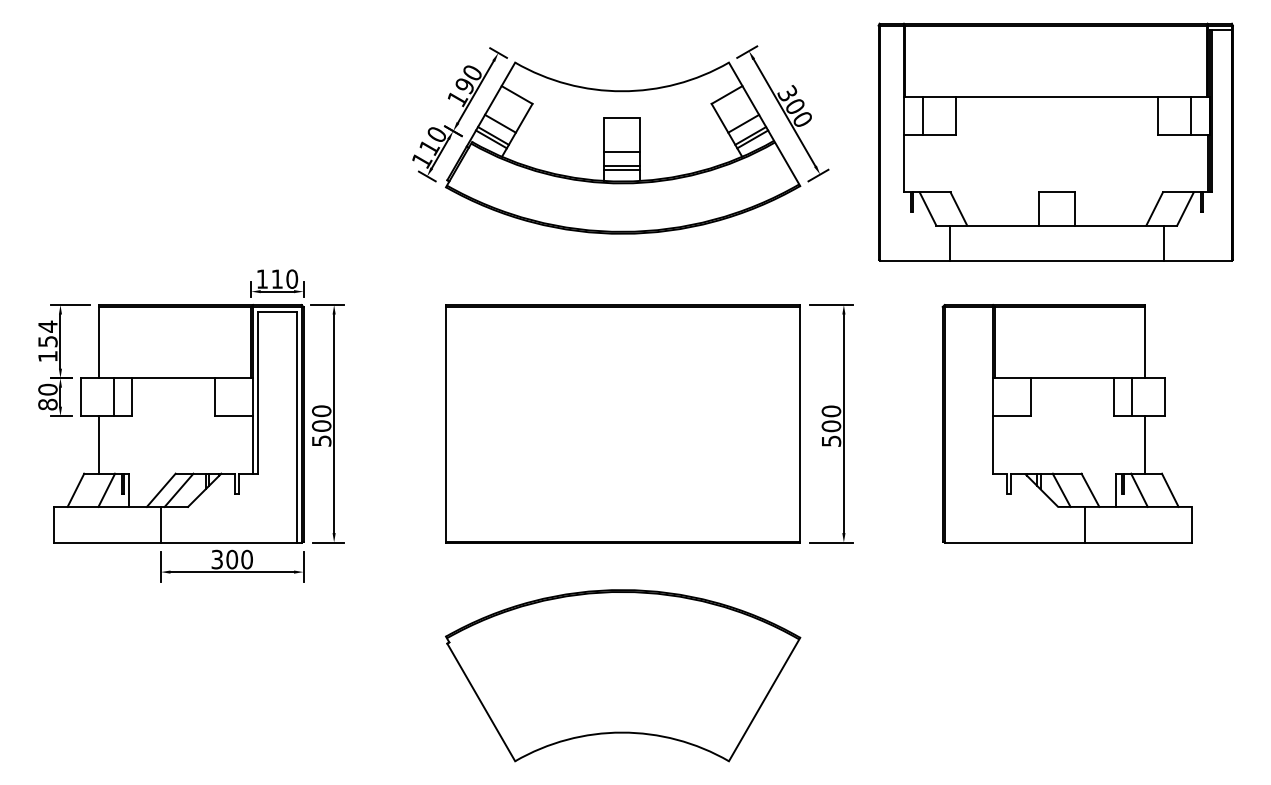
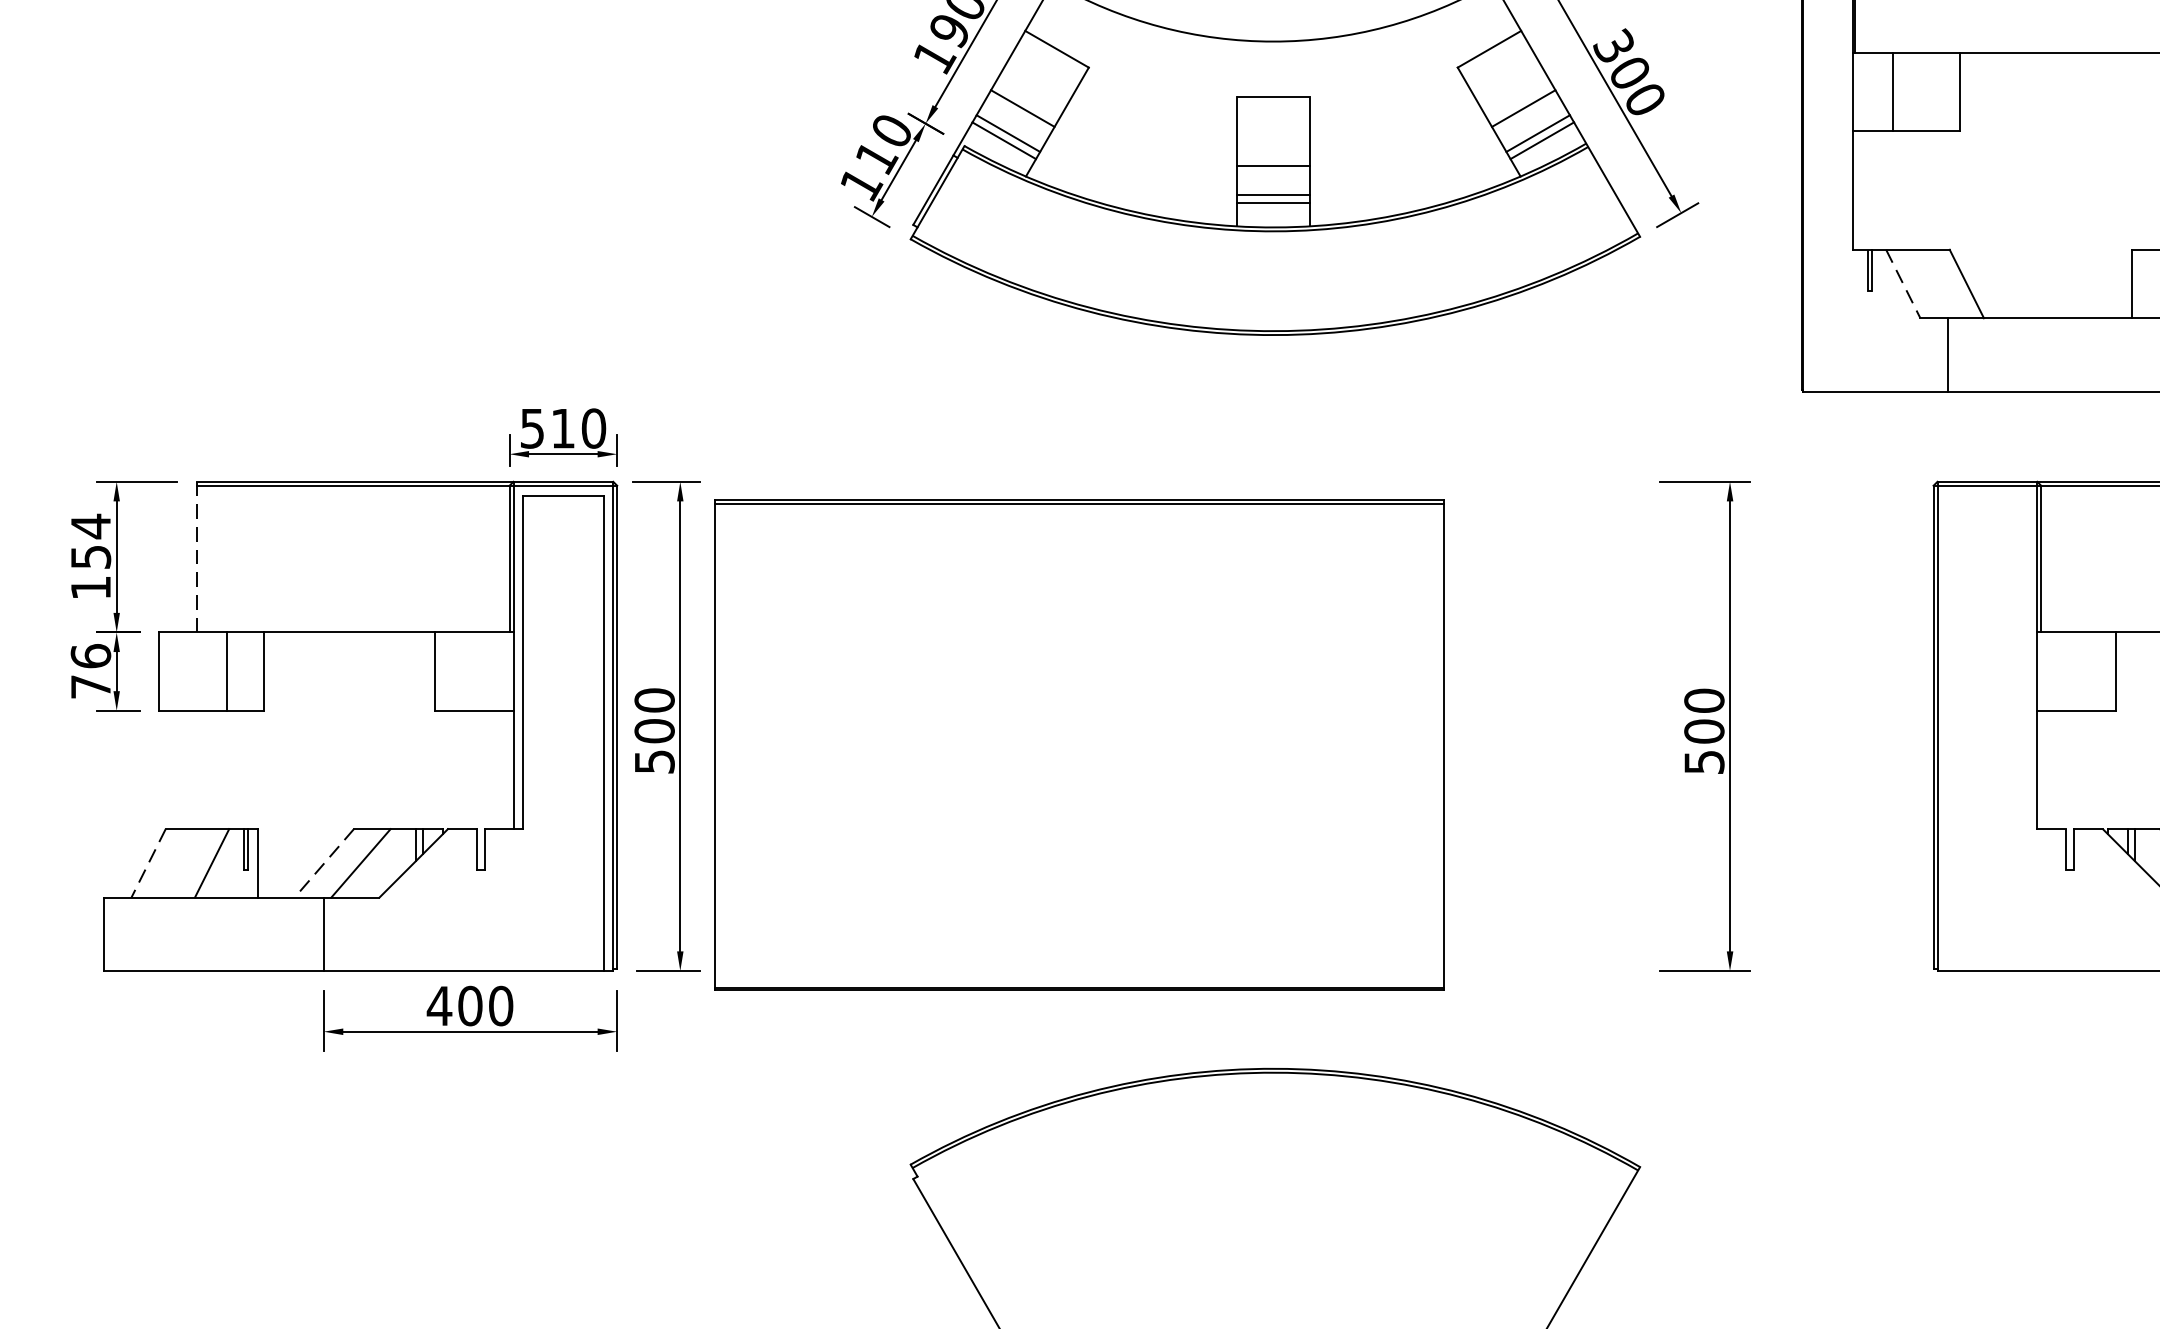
line: (928, 208) -> (1904, 282), solid -> dashed
text: (261, 278) -> (530, 427), 110 -> 510
line: (99, 341) -> (197, 556), solid -> dashed
text: (47, 396) -> (90, 670), 80 -> 76
part: (622, 423) -> (1078, 744), moved
line: (99, 444) -> (197, 768), removed
line: (75, 490) -> (147, 863), solid -> dashed
line: (161, 490) -> (324, 863), solid -> dashed
text: (217, 559) -> (440, 1005), 300 -> 400

